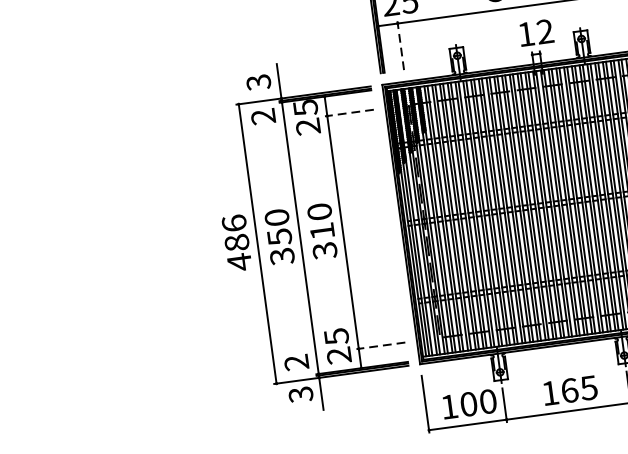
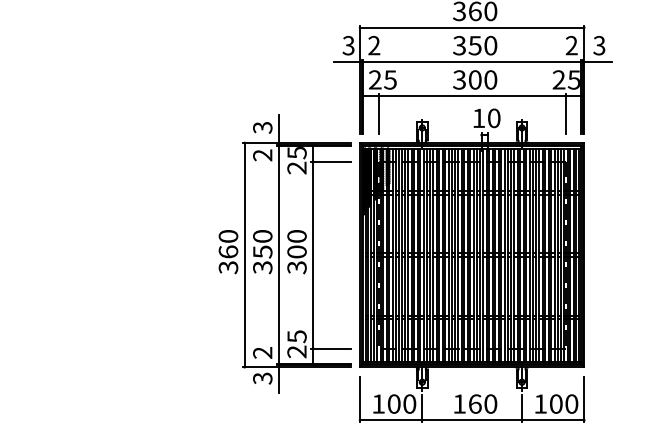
text: (544, 32) -> (493, 118), 12 -> 10
line: (400, 45) -> (378, 113), dashed -> solid
line: (350, 112) -> (331, 161), dashed -> solid
text: (321, 230) -> (296, 251), 310 -> 300
text: (236, 242) -> (228, 251), 486 -> 360
line: (381, 345) -> (331, 348), dashed -> solid
text: (588, 387) -> (490, 403), 165 -> 160

